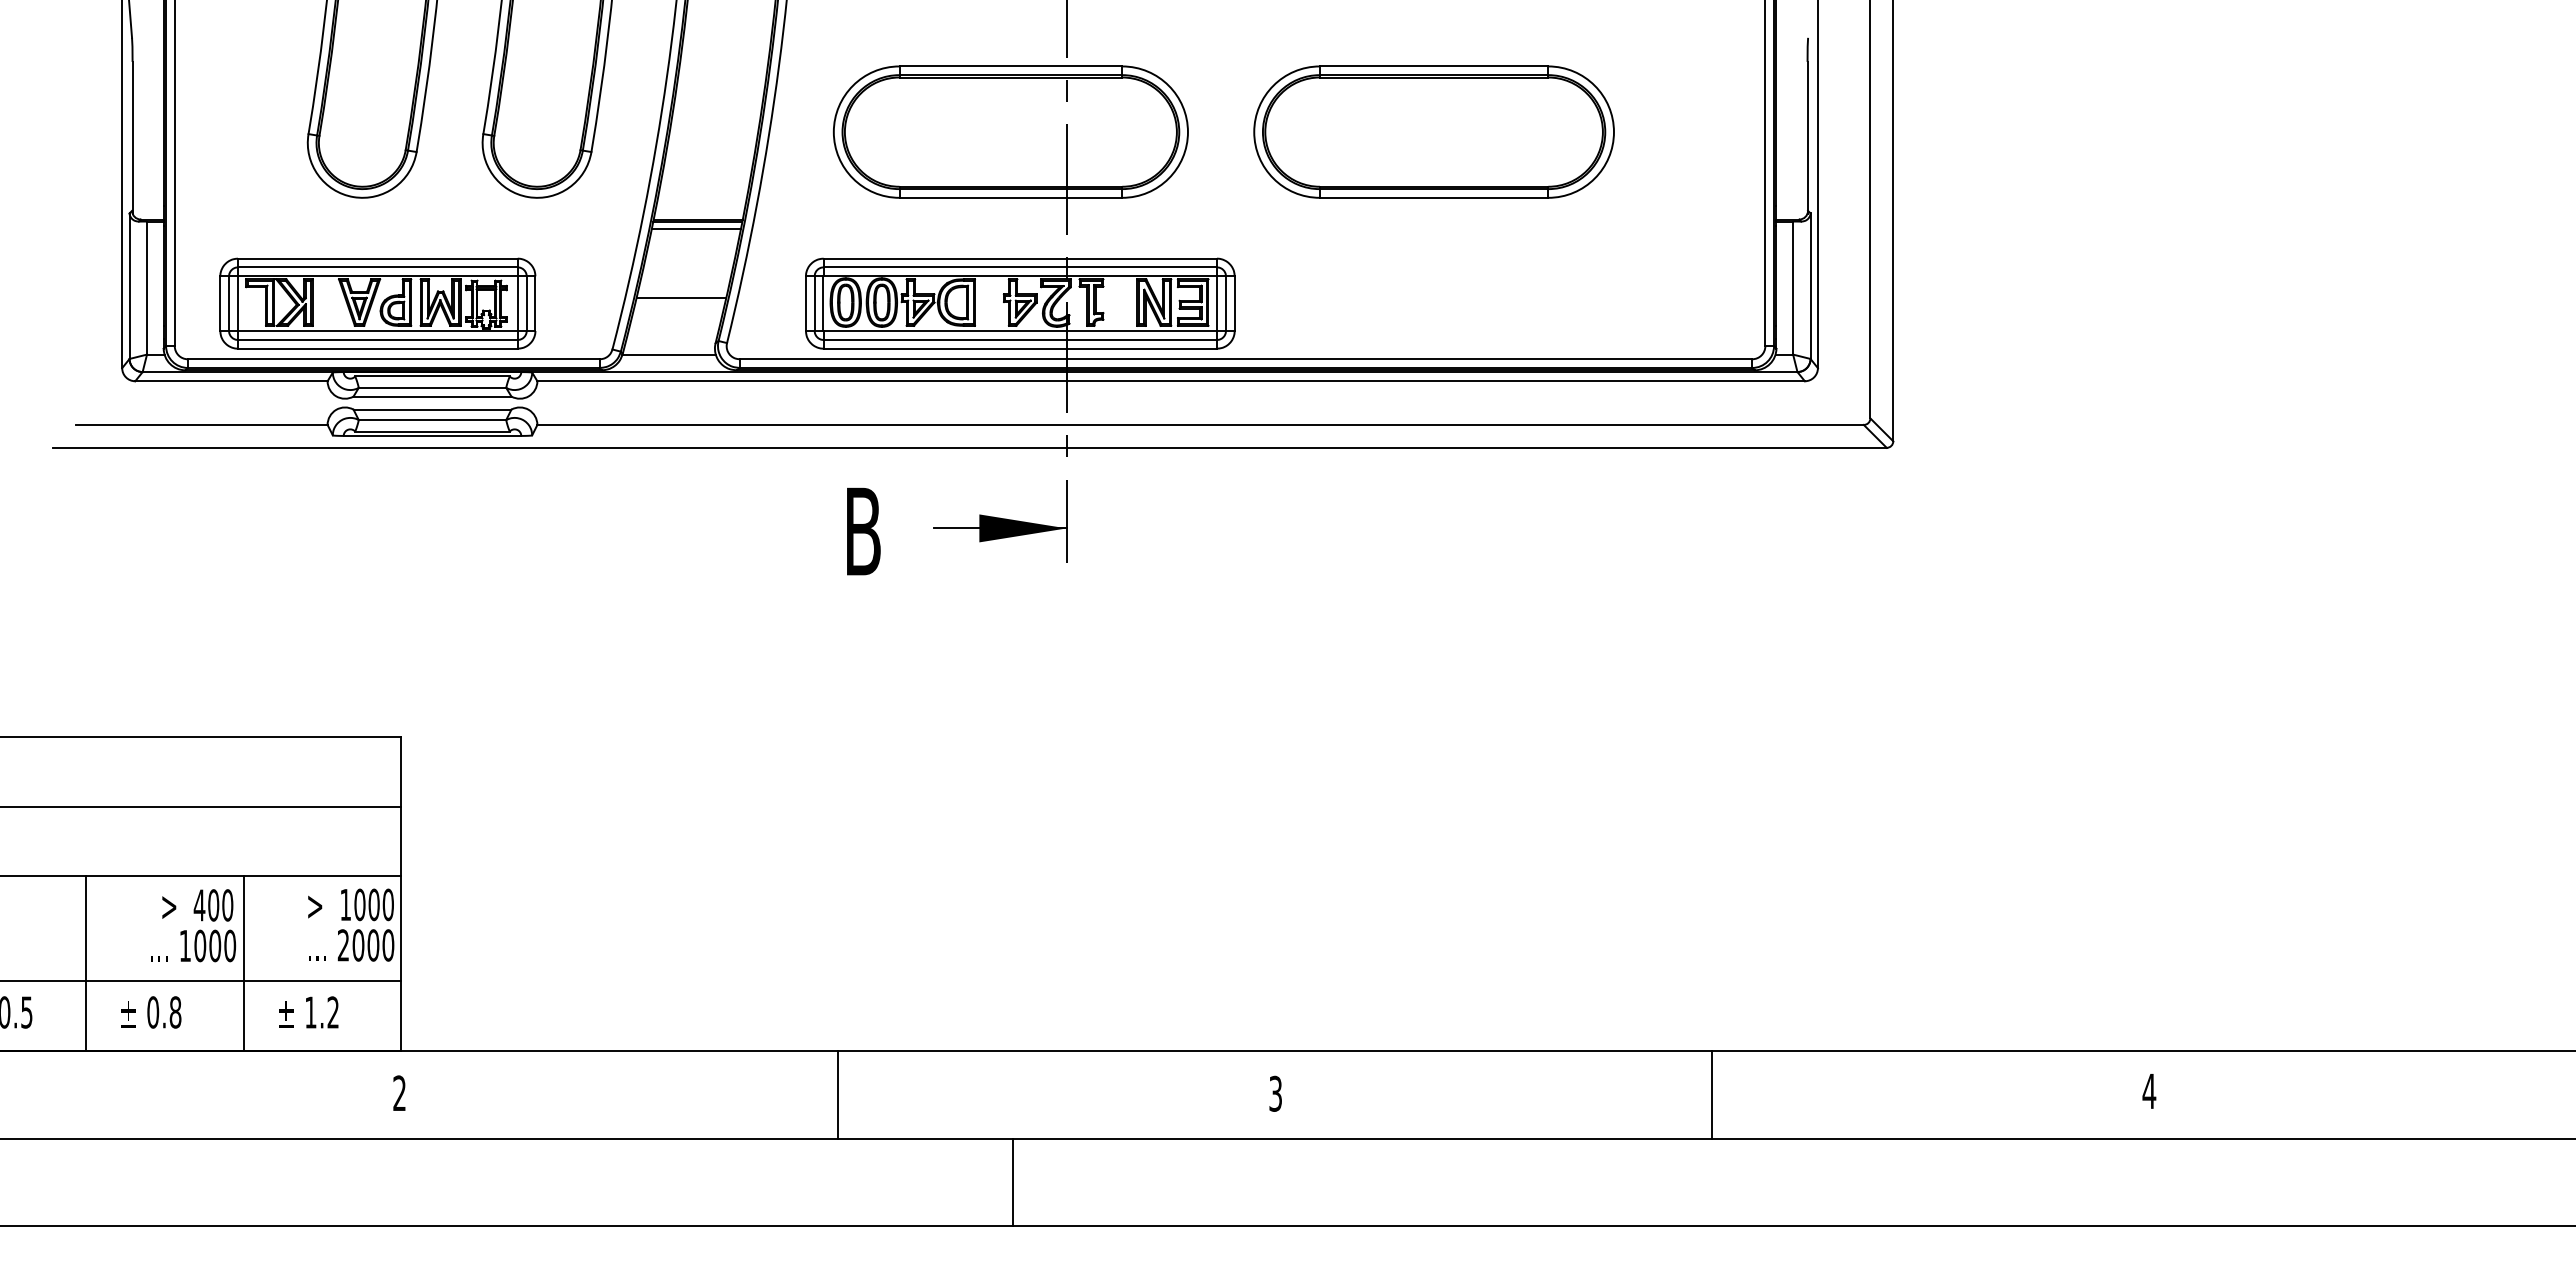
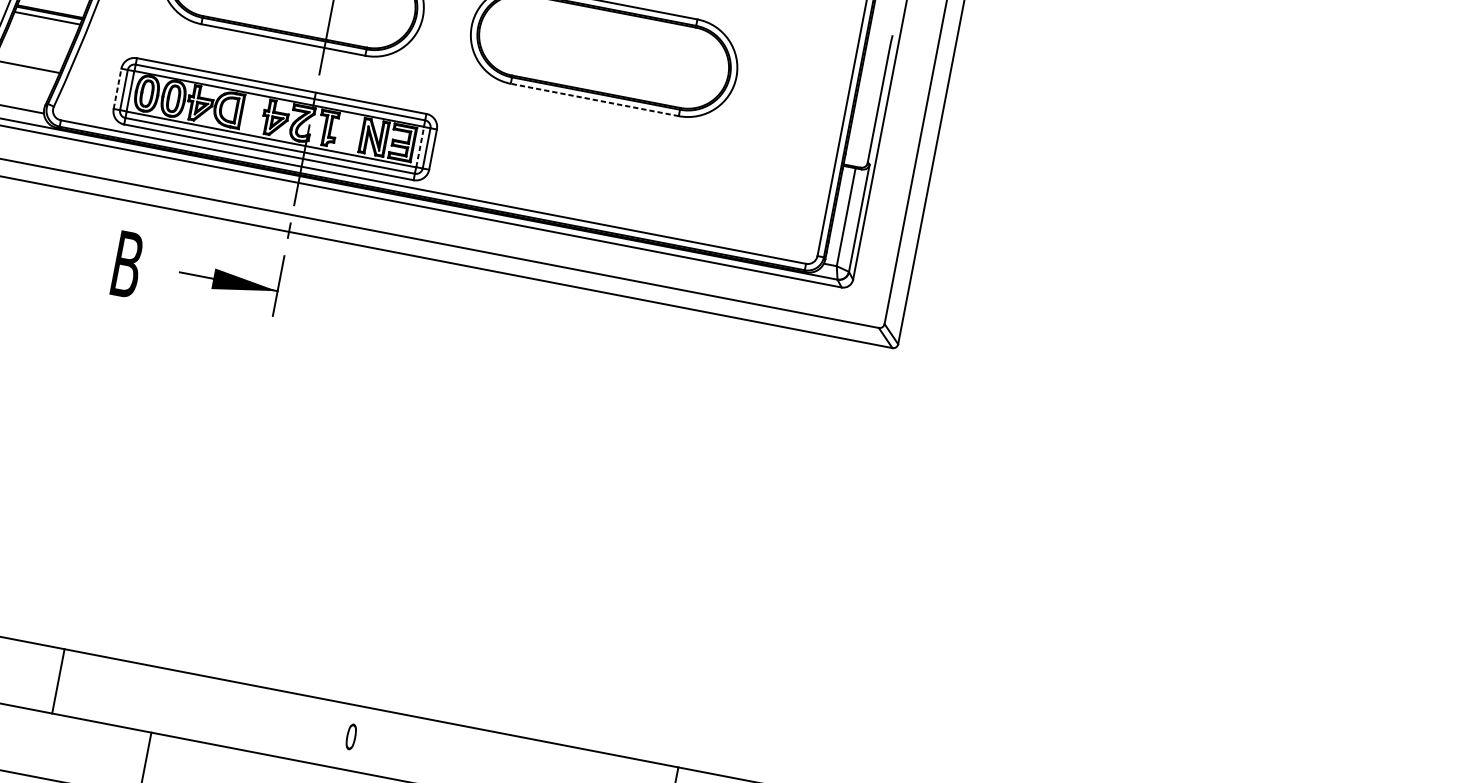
line: (1433, 197) -> (594, 99), solid -> dashed
line: (805, 303) -> (117, 88), solid -> dashed
line: (1217, 303) -> (420, 147), solid -> dashed
text: (1275, 1093) -> (351, 736), 3 -> 0
line: (837, 1094) -> (58, 680), moved

